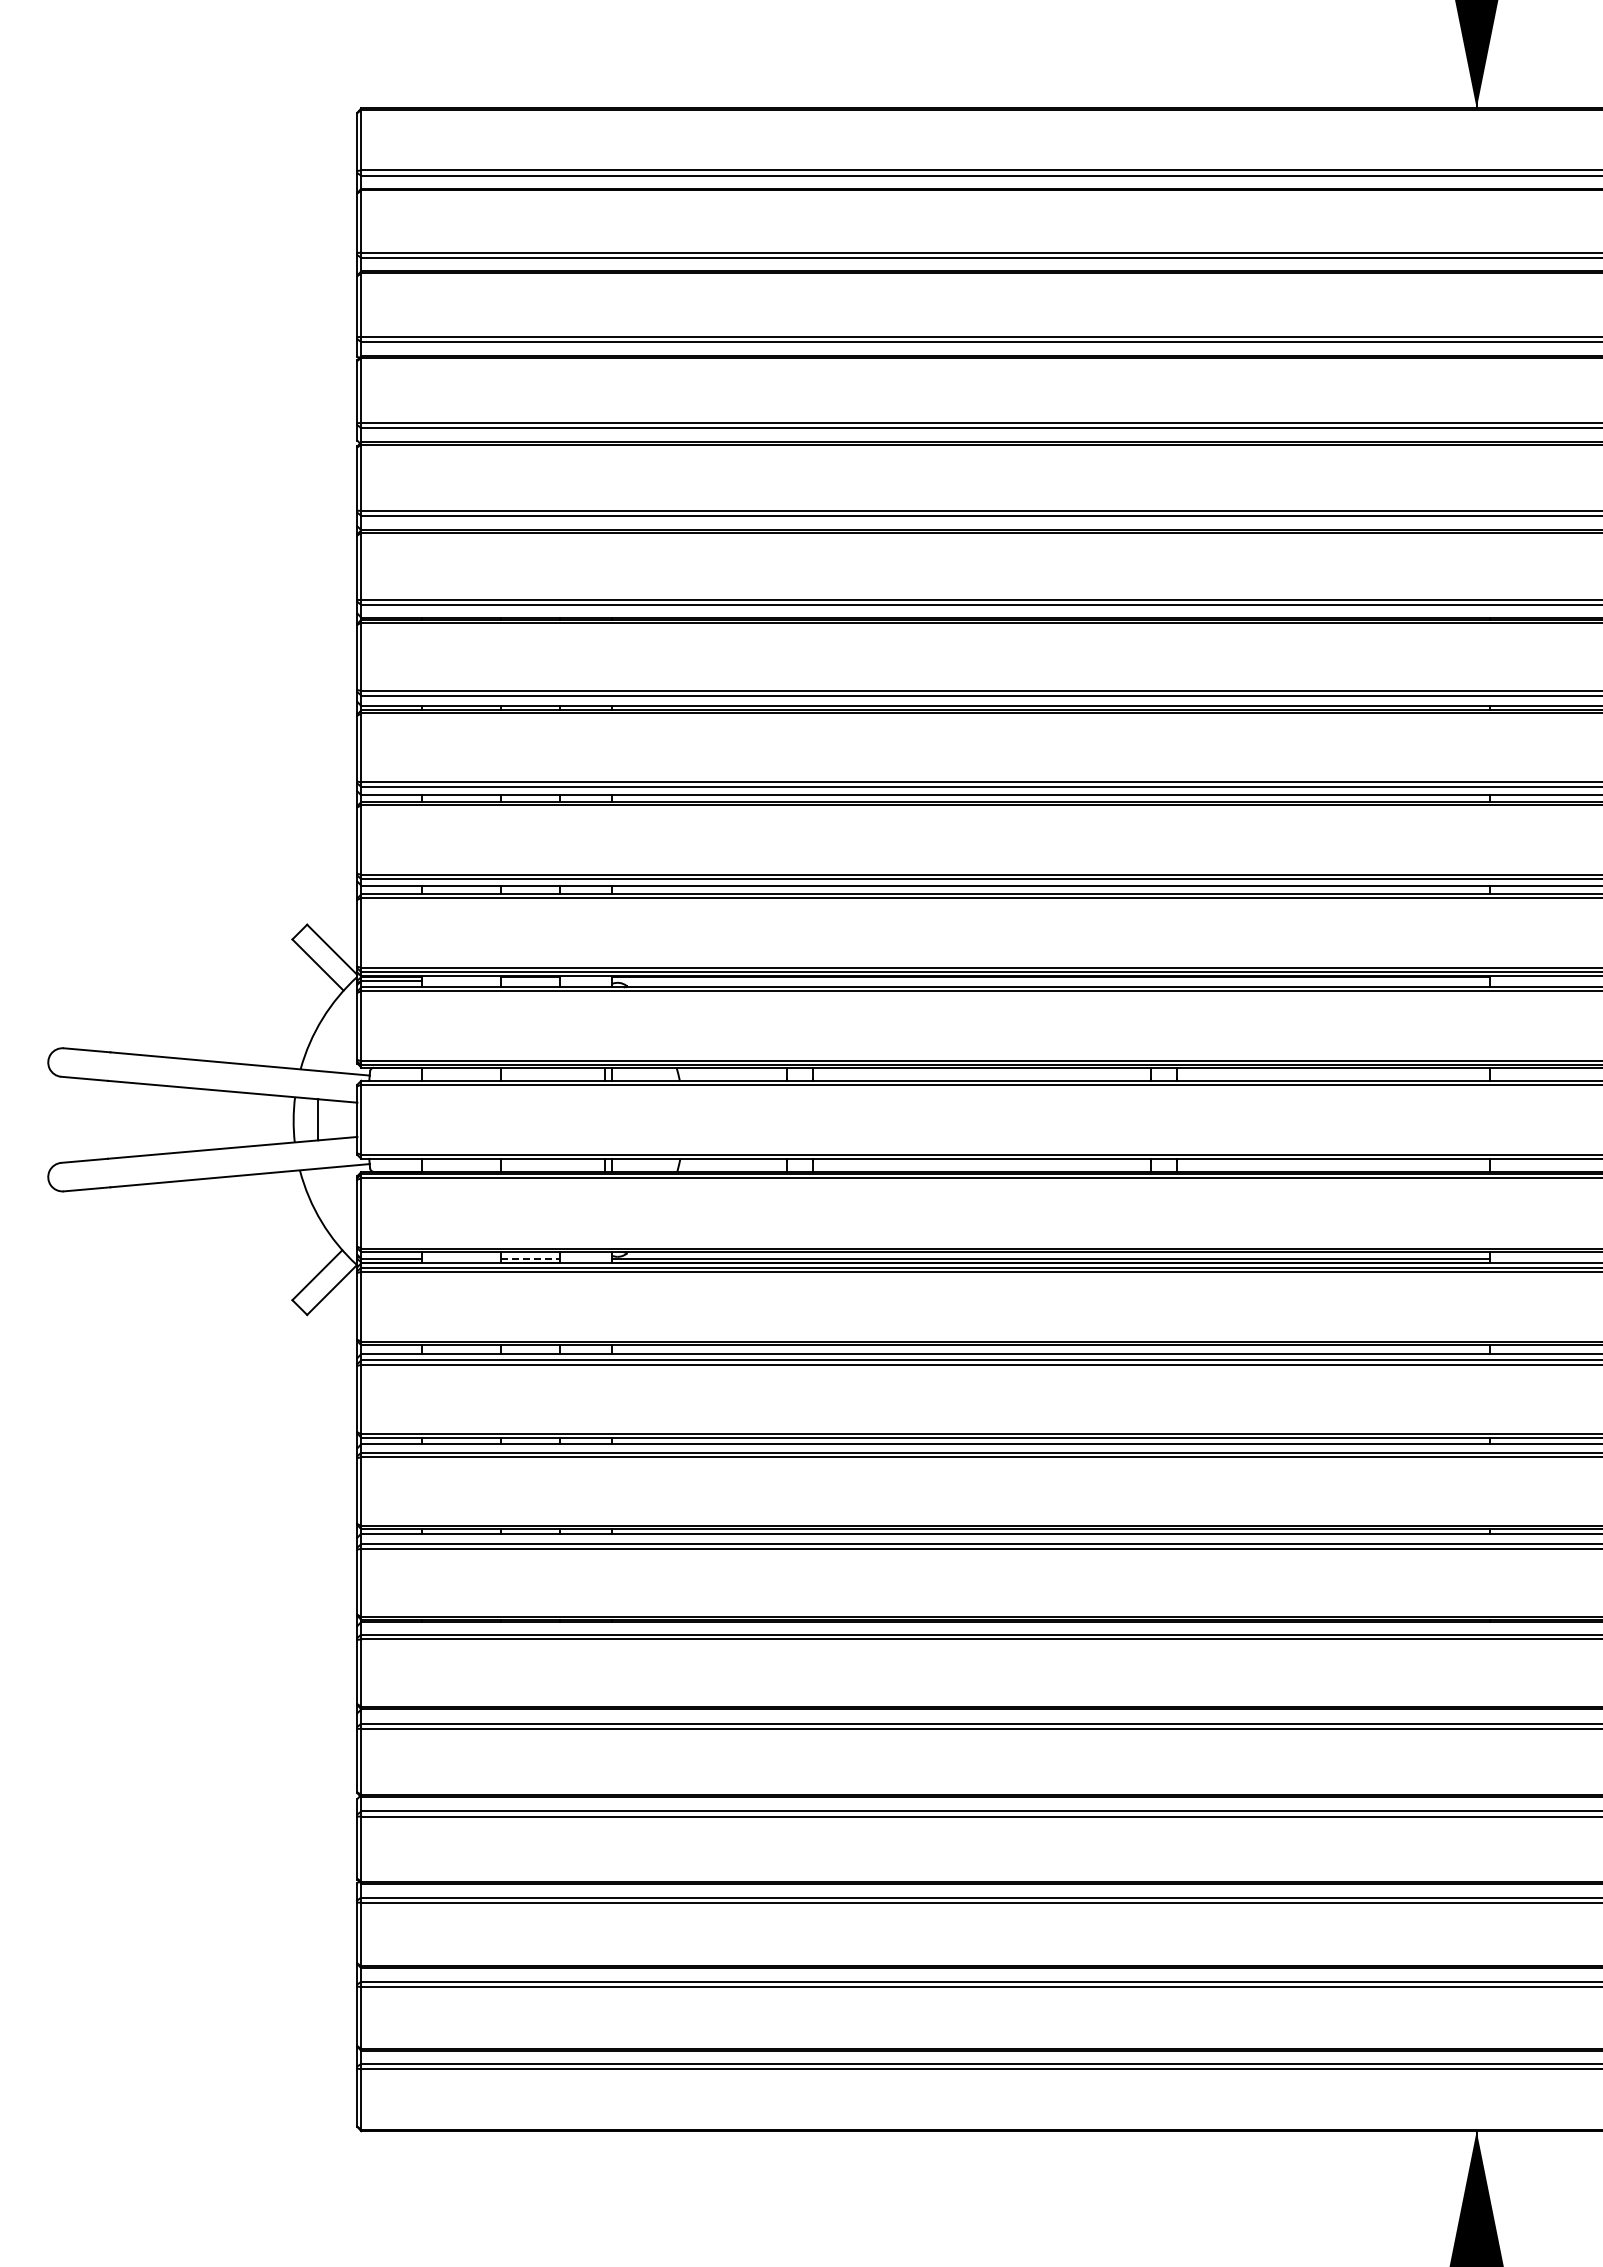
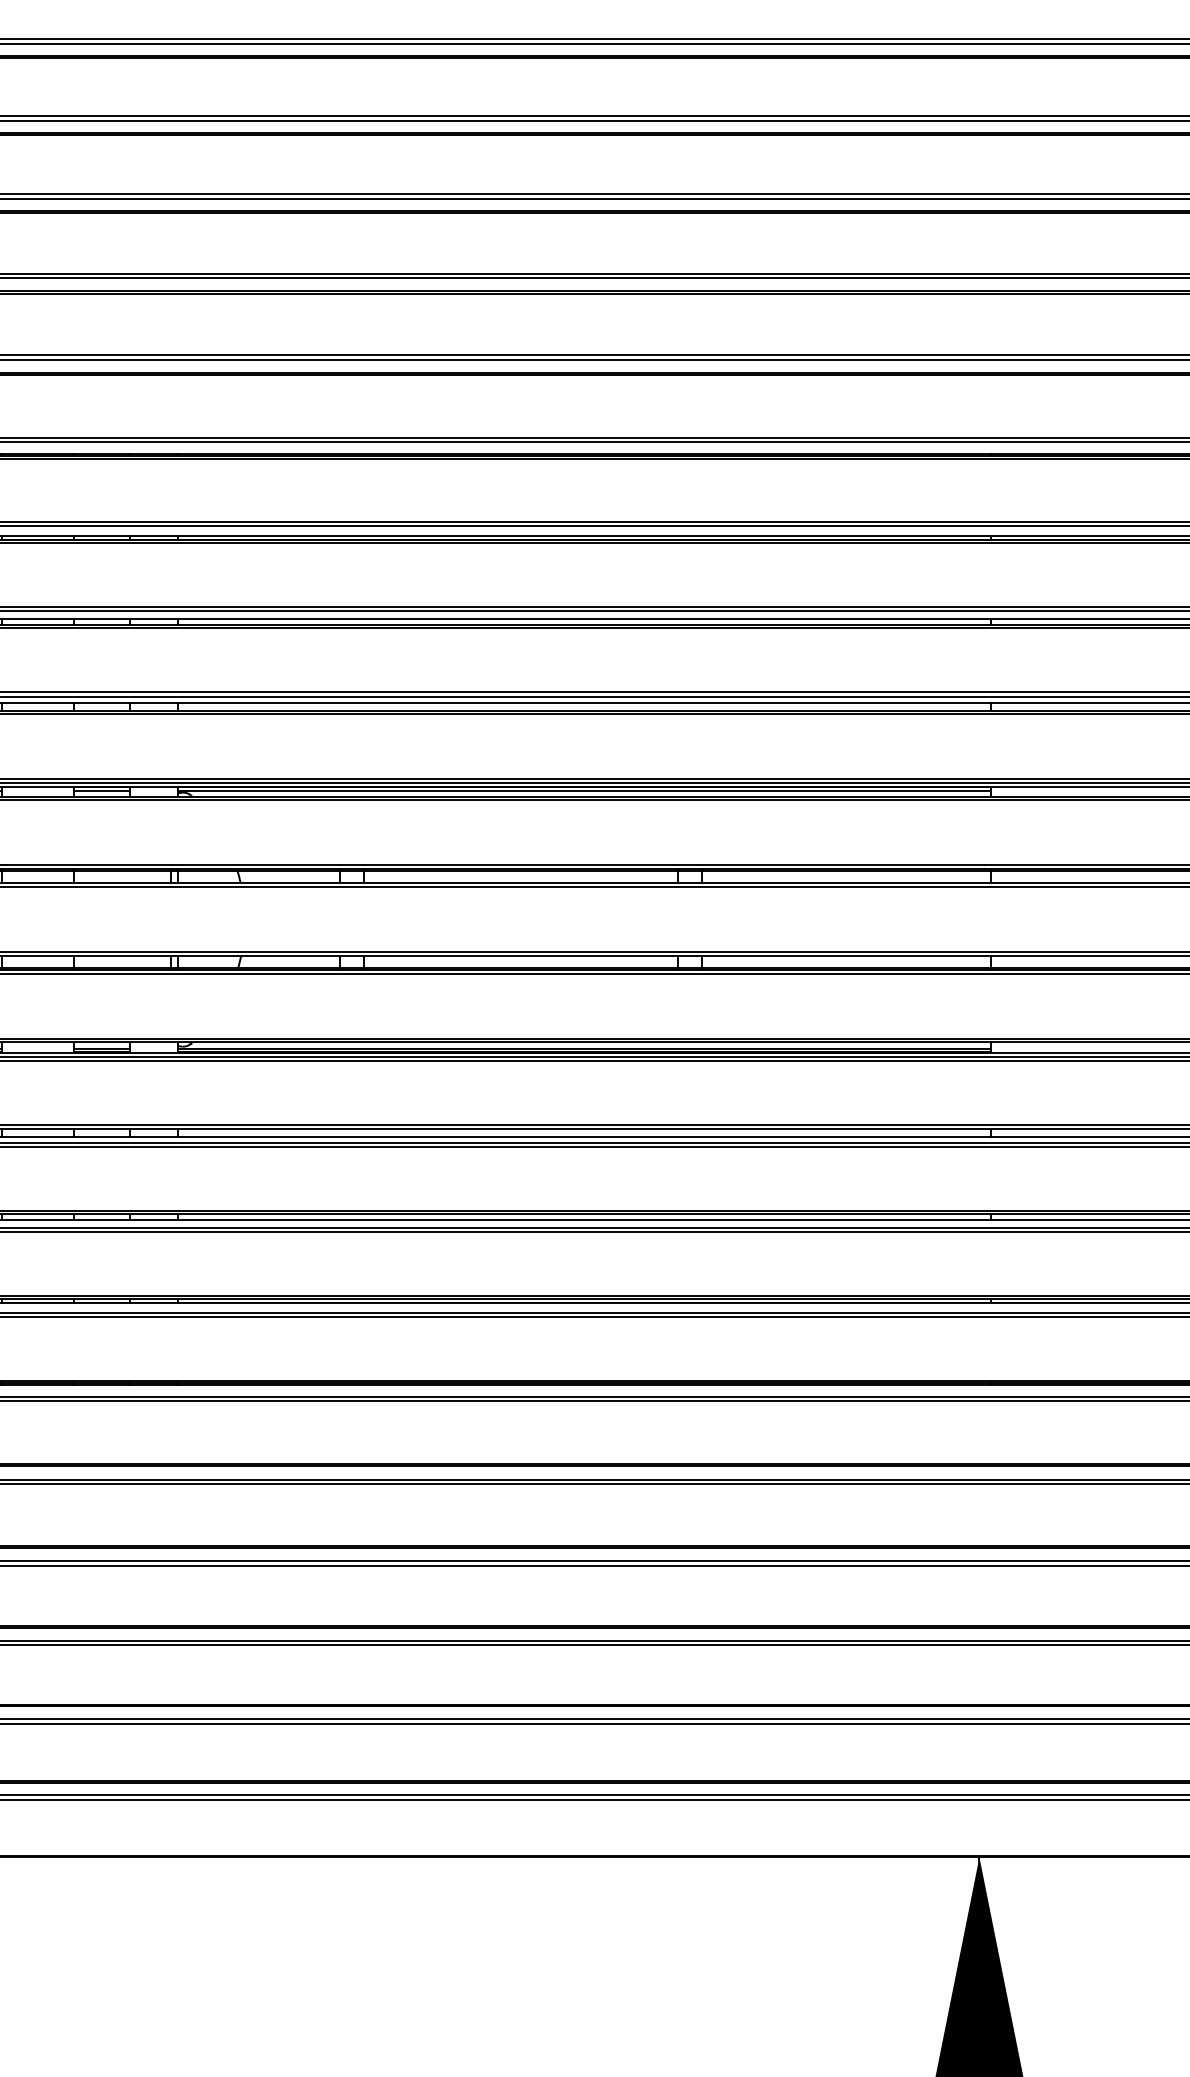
line: (530, 980) -> (102, 790), added
line: (1050, 980) -> (584, 790), added
line: (530, 1258) -> (102, 1048), dashed -> solid

